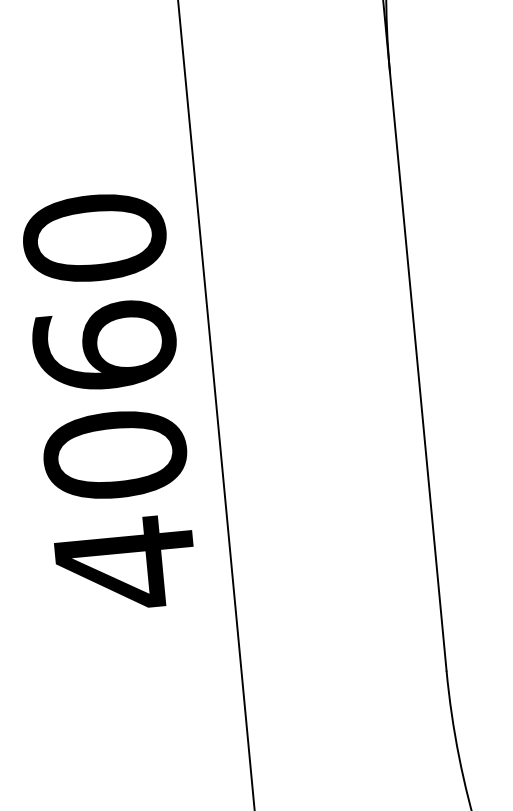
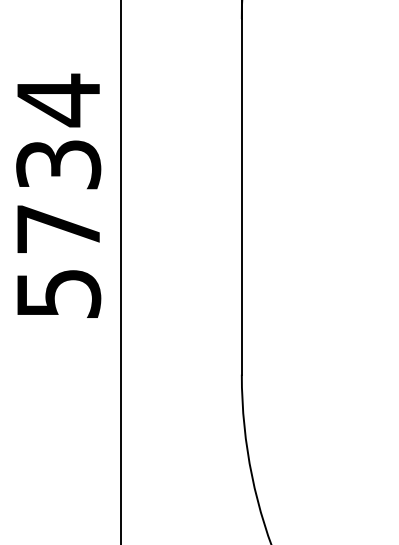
text: (109, 400) -> (58, 196), 4060 -> 5734

